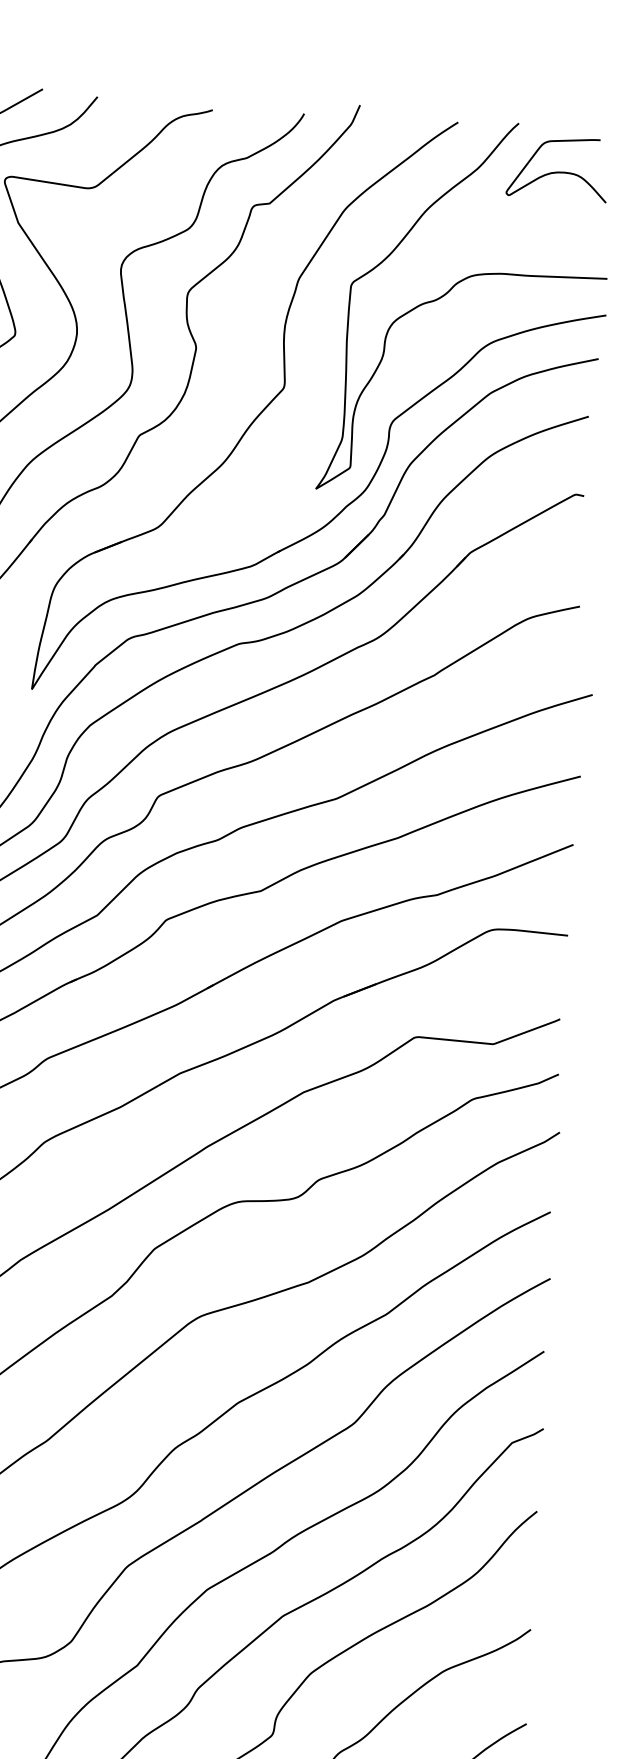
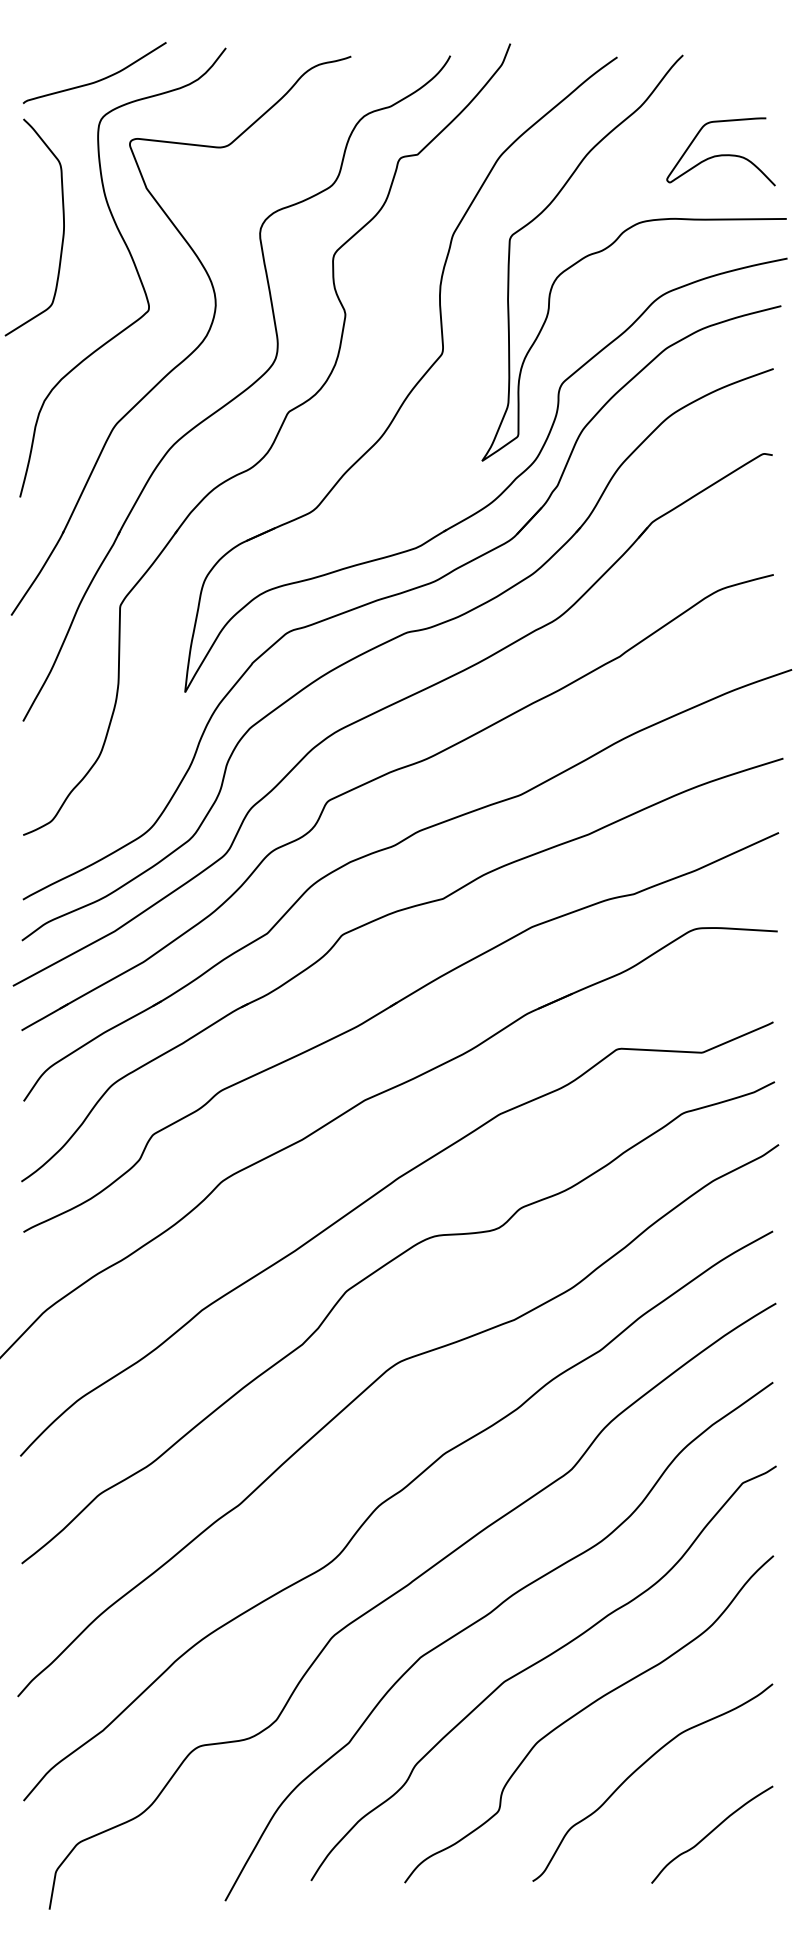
curve: (556, 171) -> (720, 154), moved

